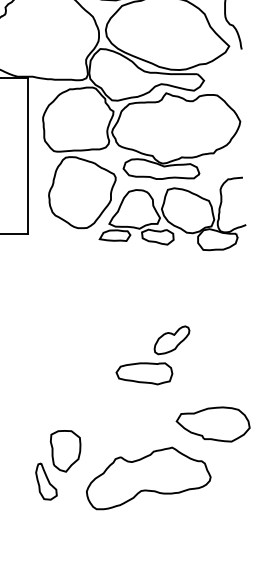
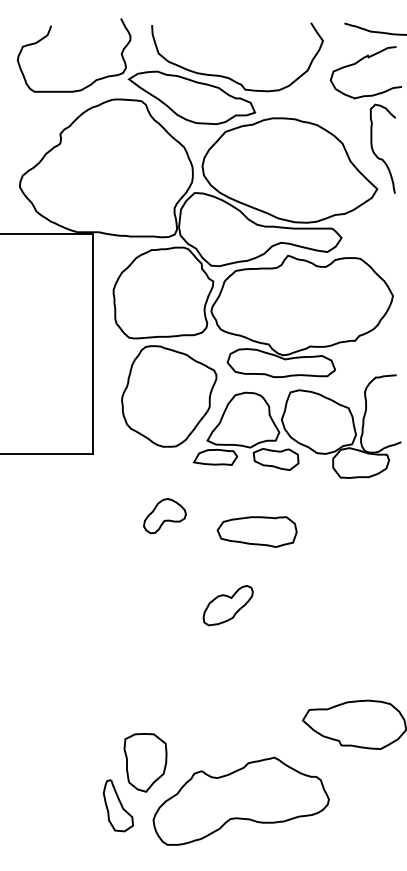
part: (79, 277) -> (164, 516), added
part: (171, 340) -> (227, 605), moved
part: (143, 373) -> (256, 531), moved
part: (148, 477) -> (240, 800), moved

